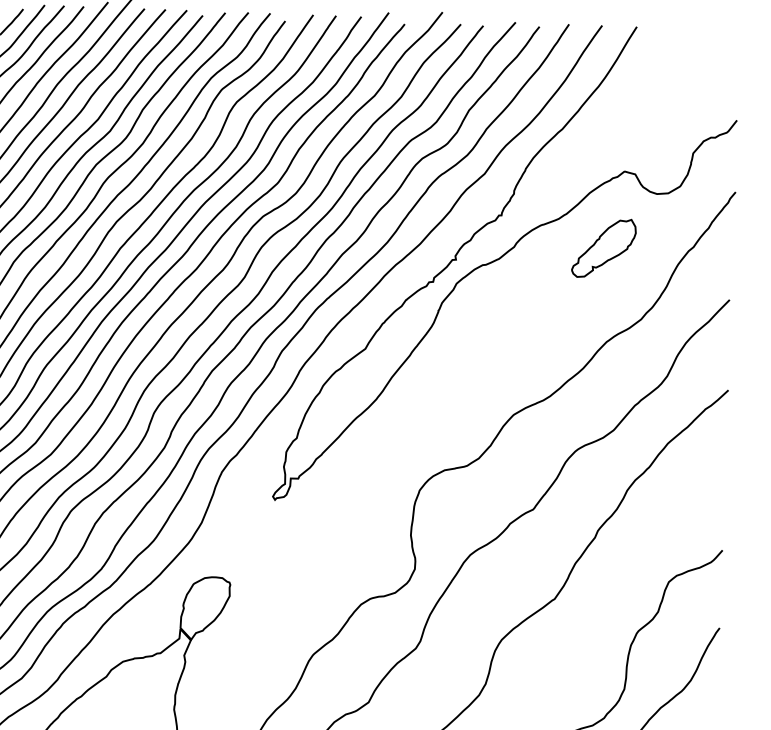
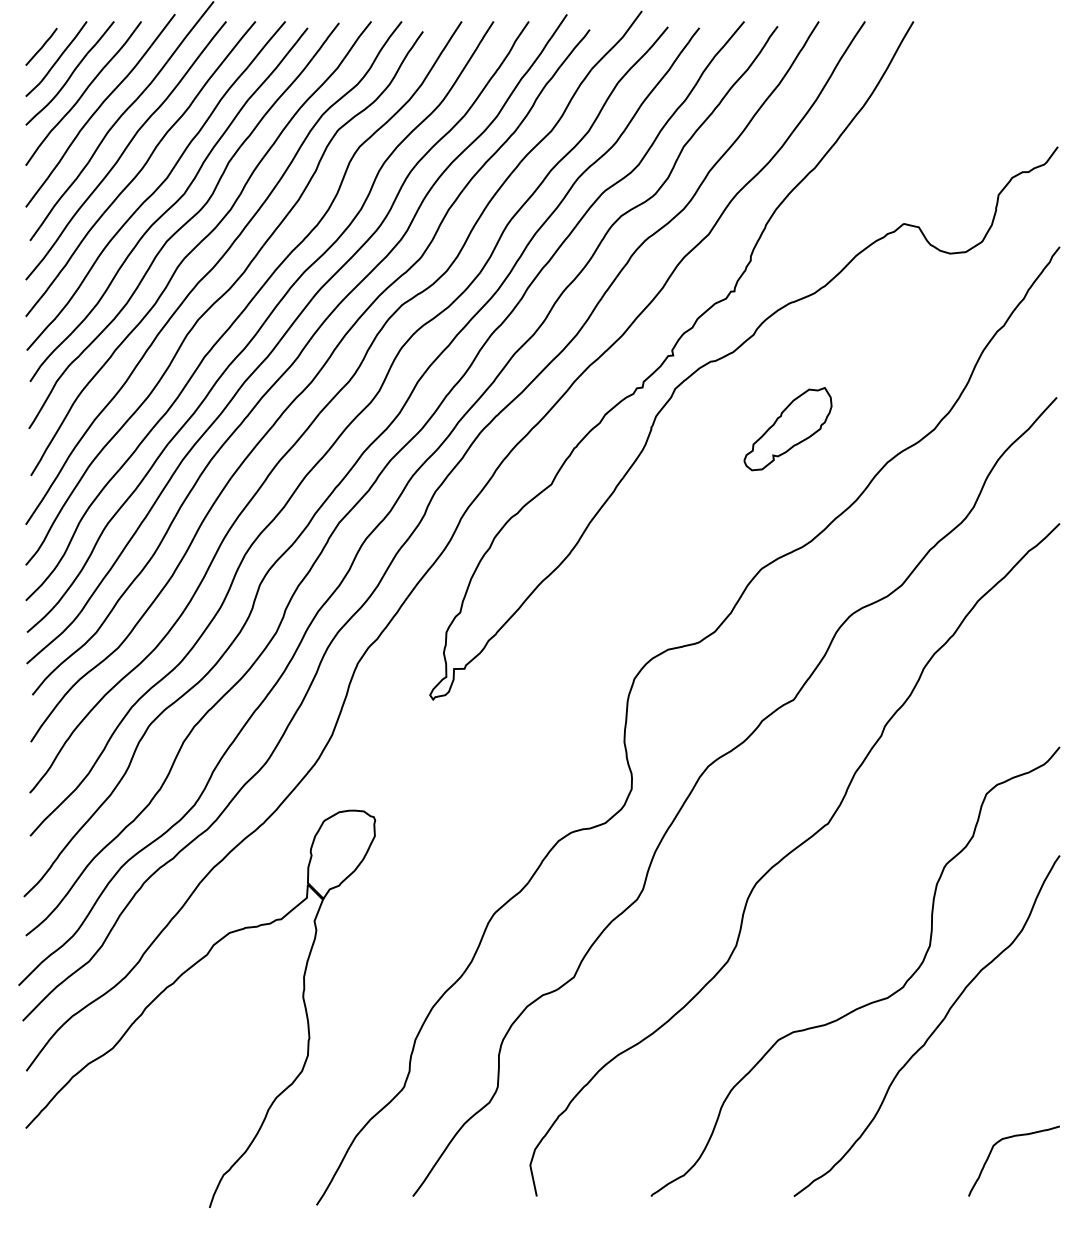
part: (603, 248) -> (787, 429), moved

